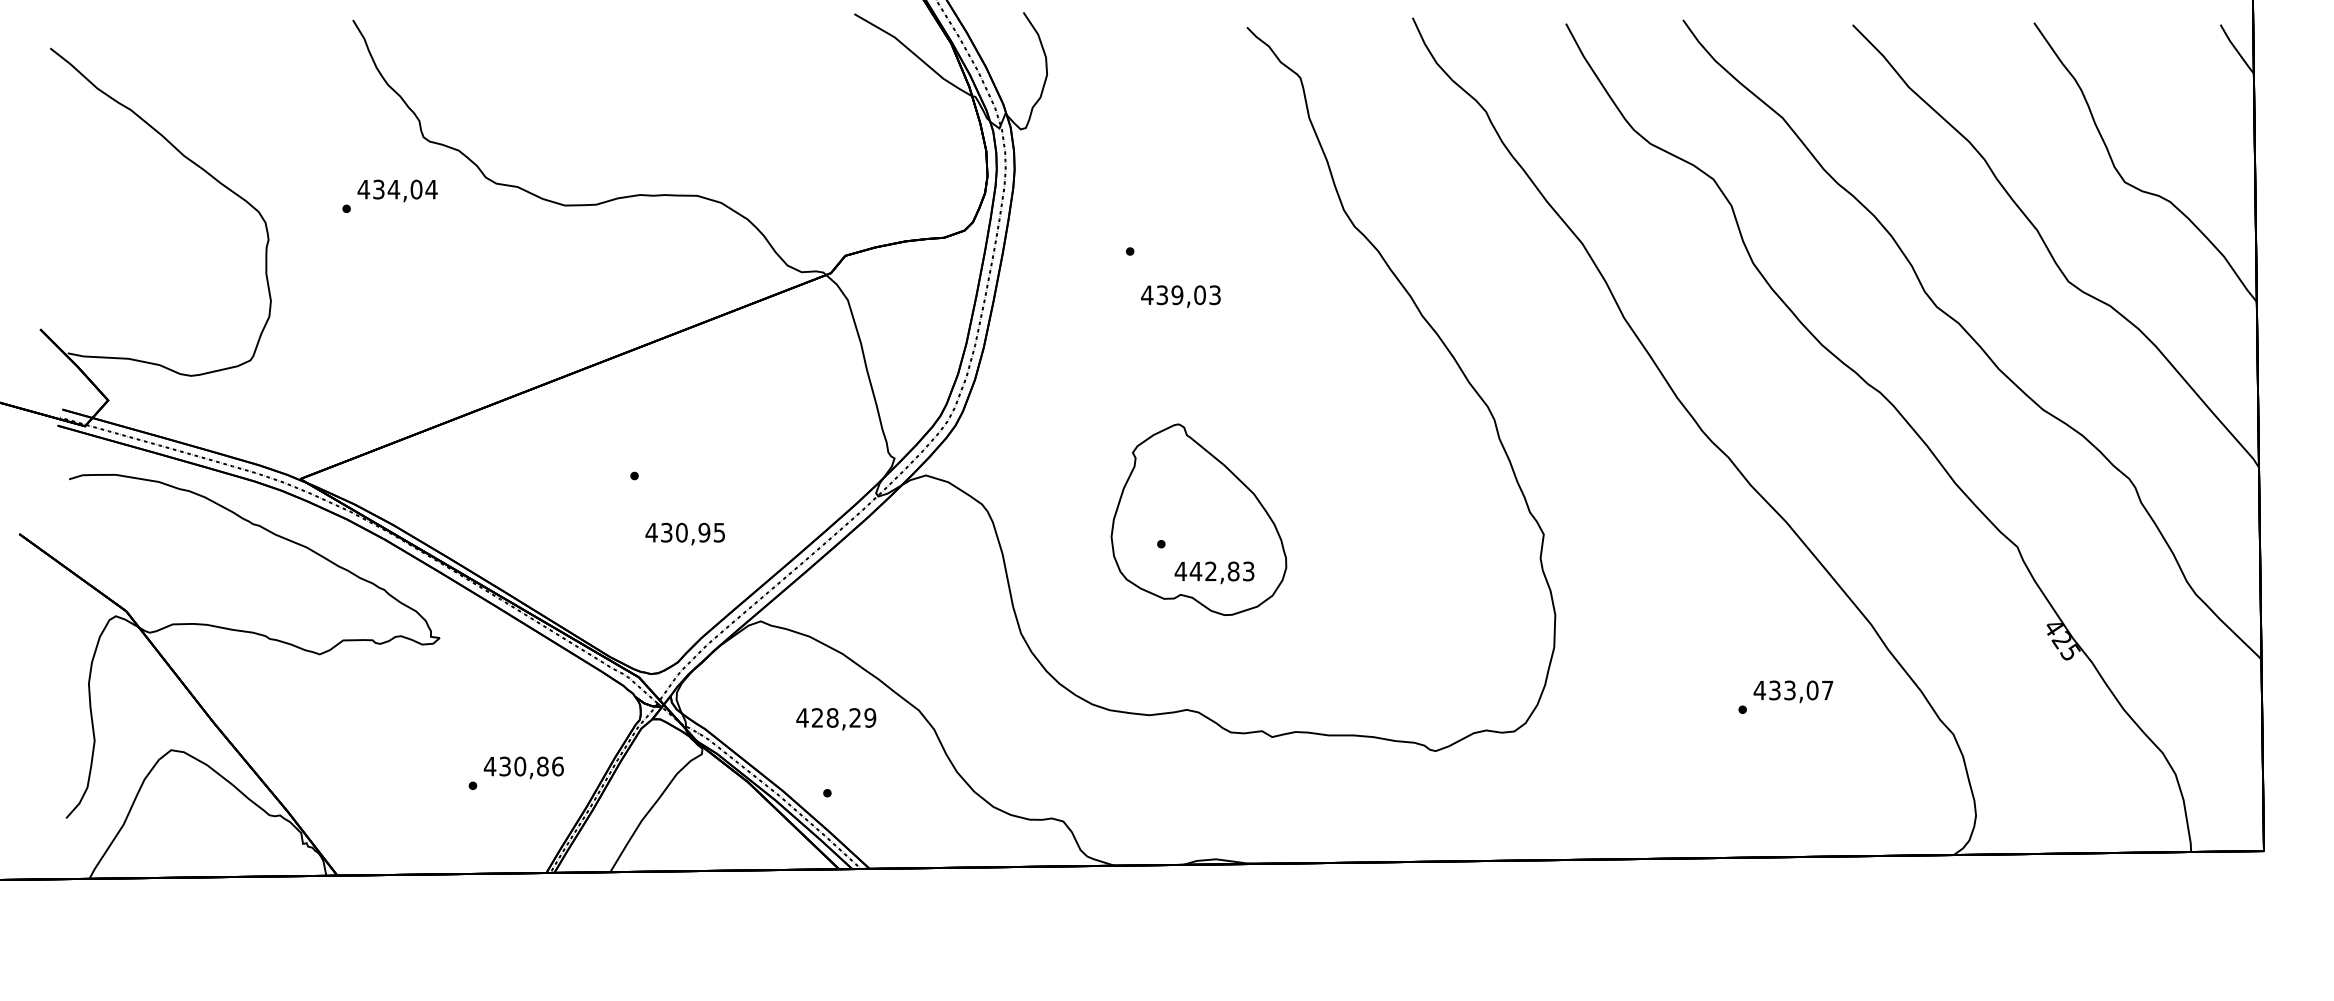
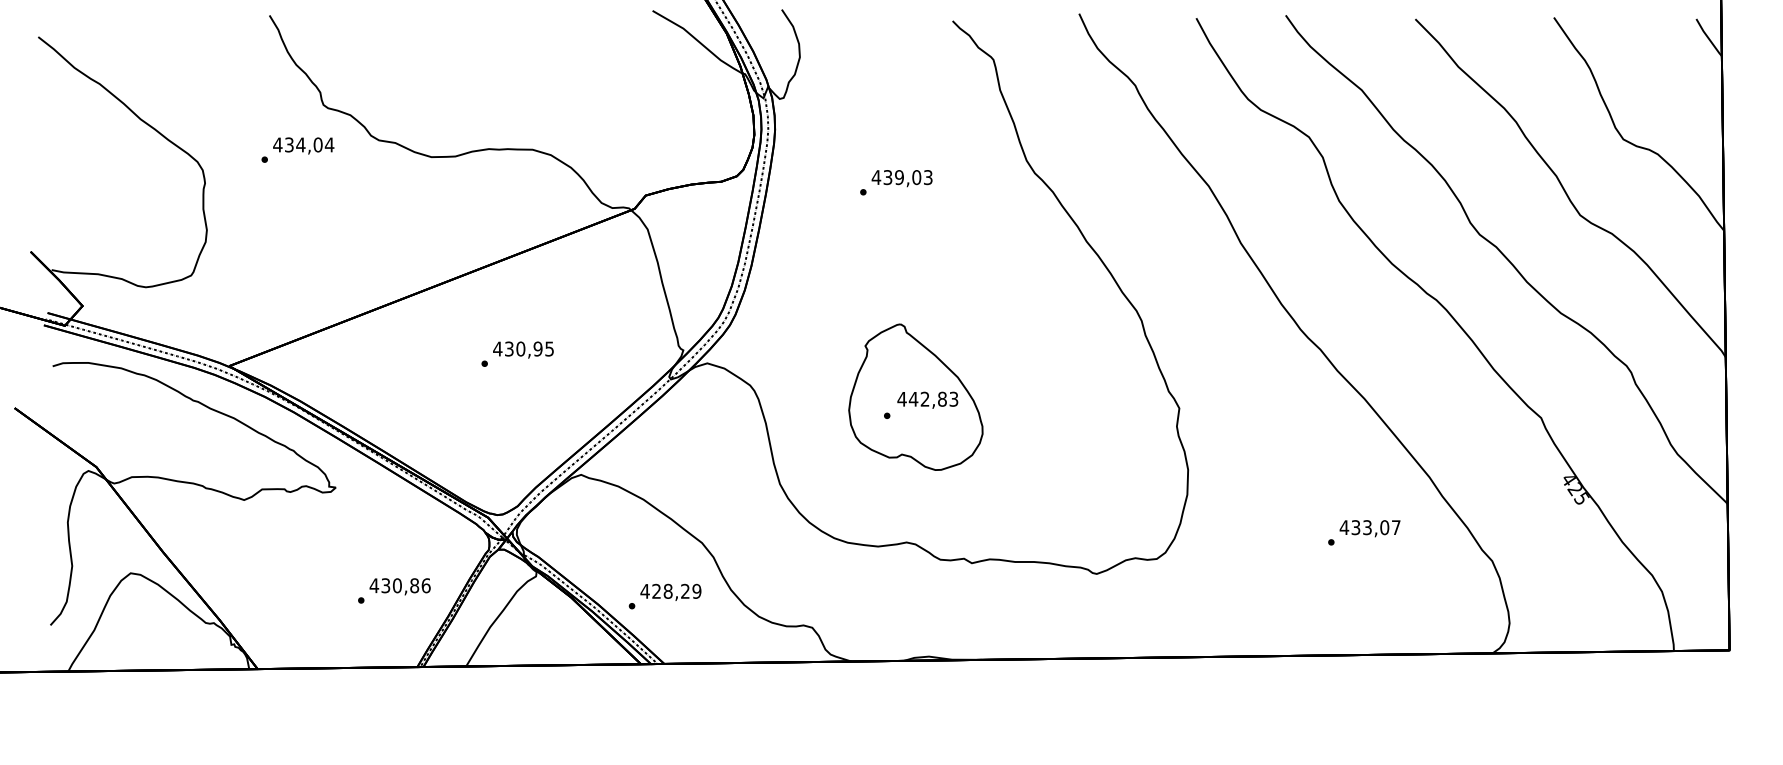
text: (1180, 296) -> (901, 178), moved
text: (684, 533) -> (522, 349), moved
text: (1214, 572) -> (927, 400), moved
text: (836, 719) -> (671, 592), moved

